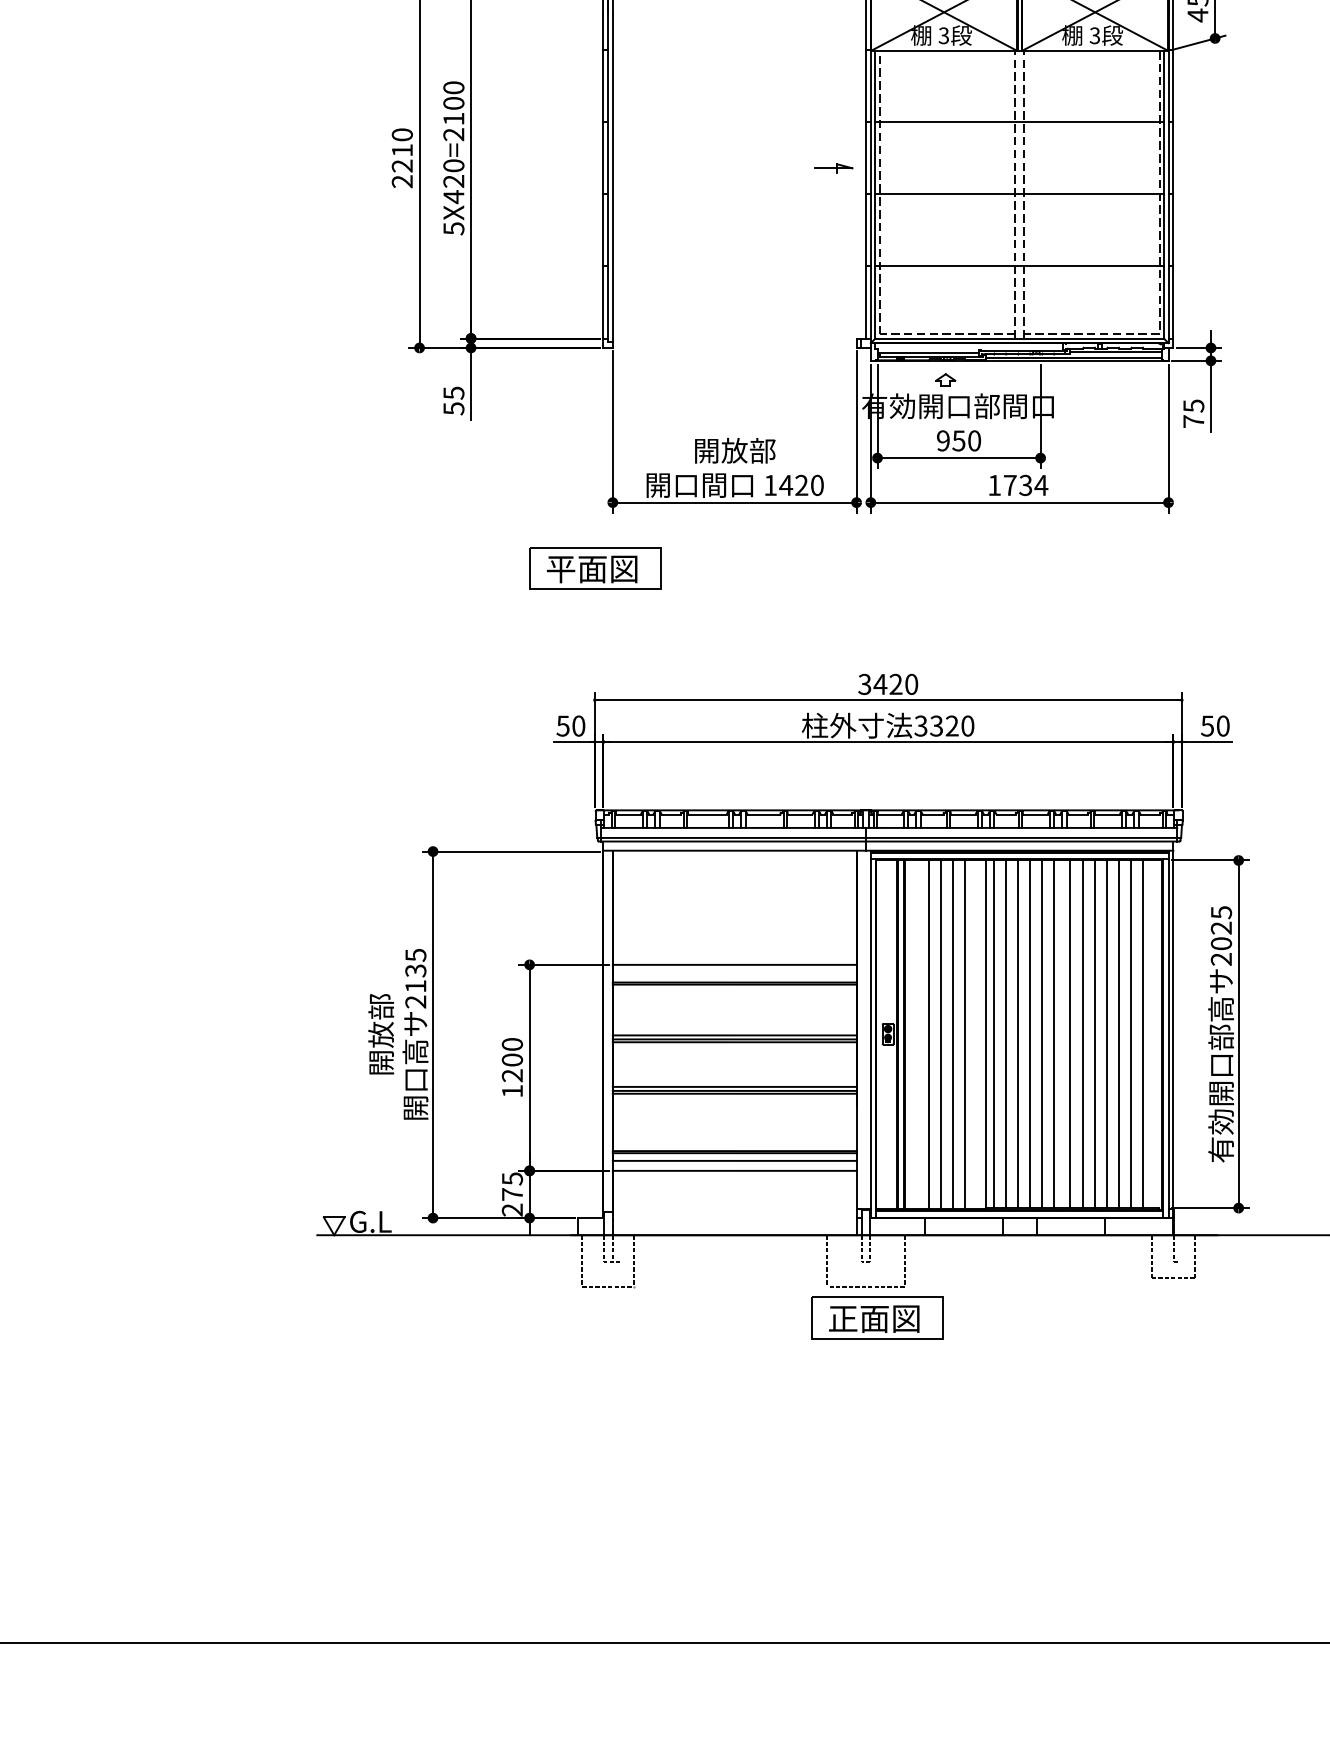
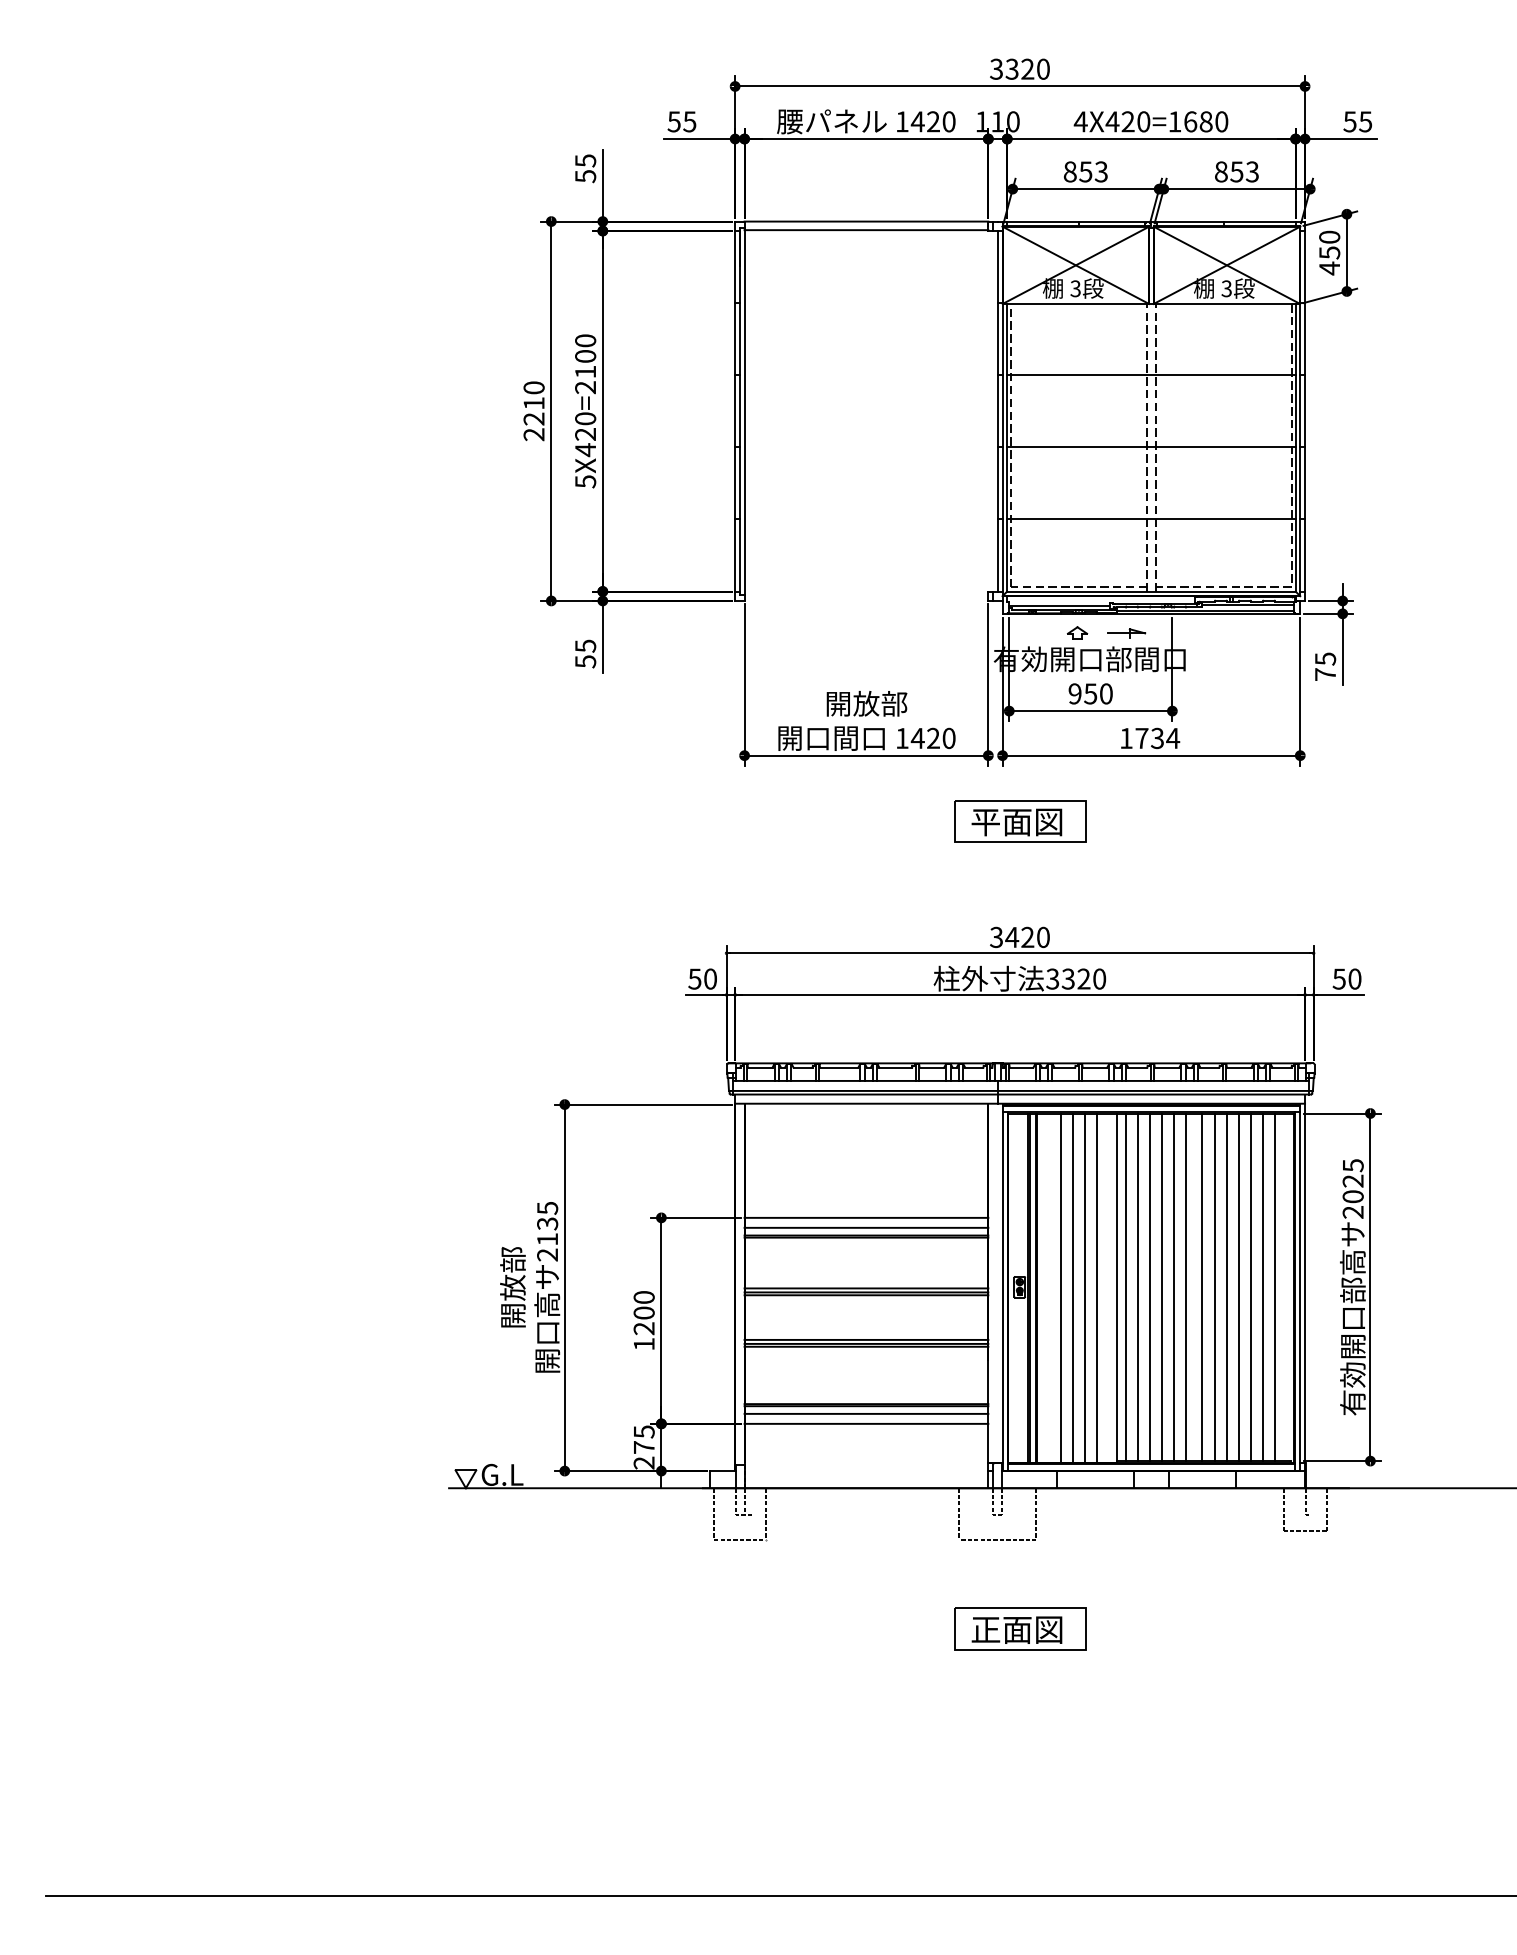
part: (833, 168) -> (1126, 633), moved
part: (595, 568) -> (1020, 821), moved
line: (734, 974) -> (866, 1227), added
part: (877, 1317) -> (1020, 1628), moved

